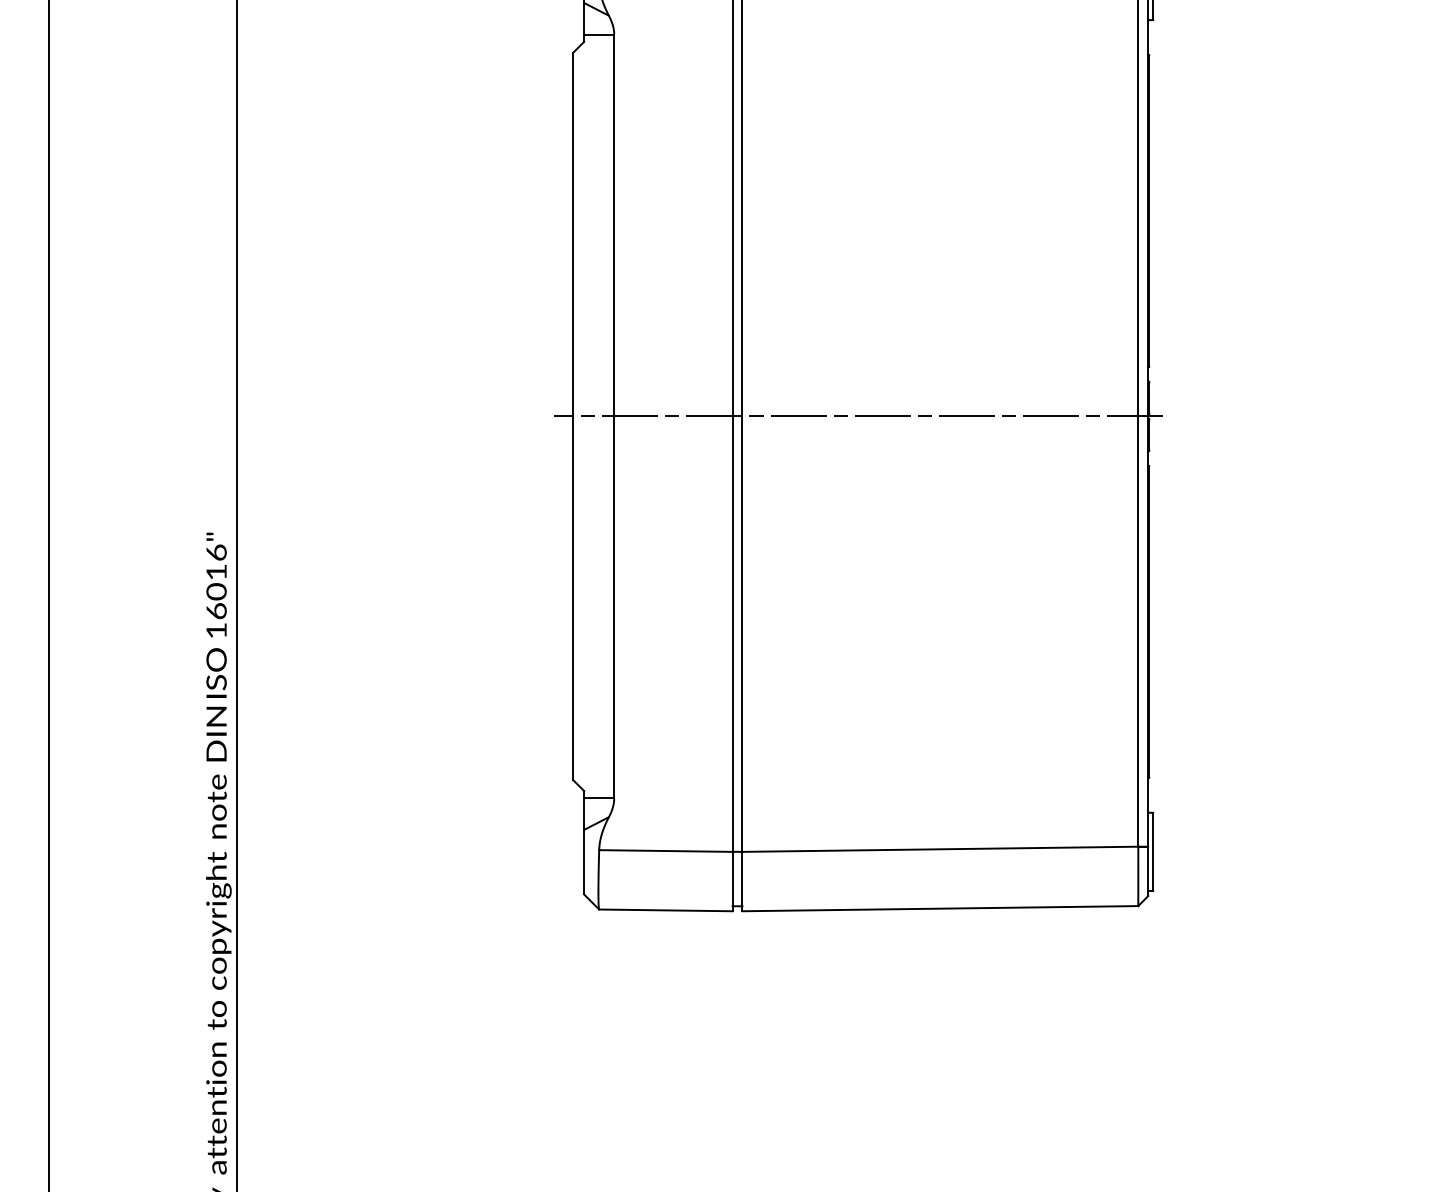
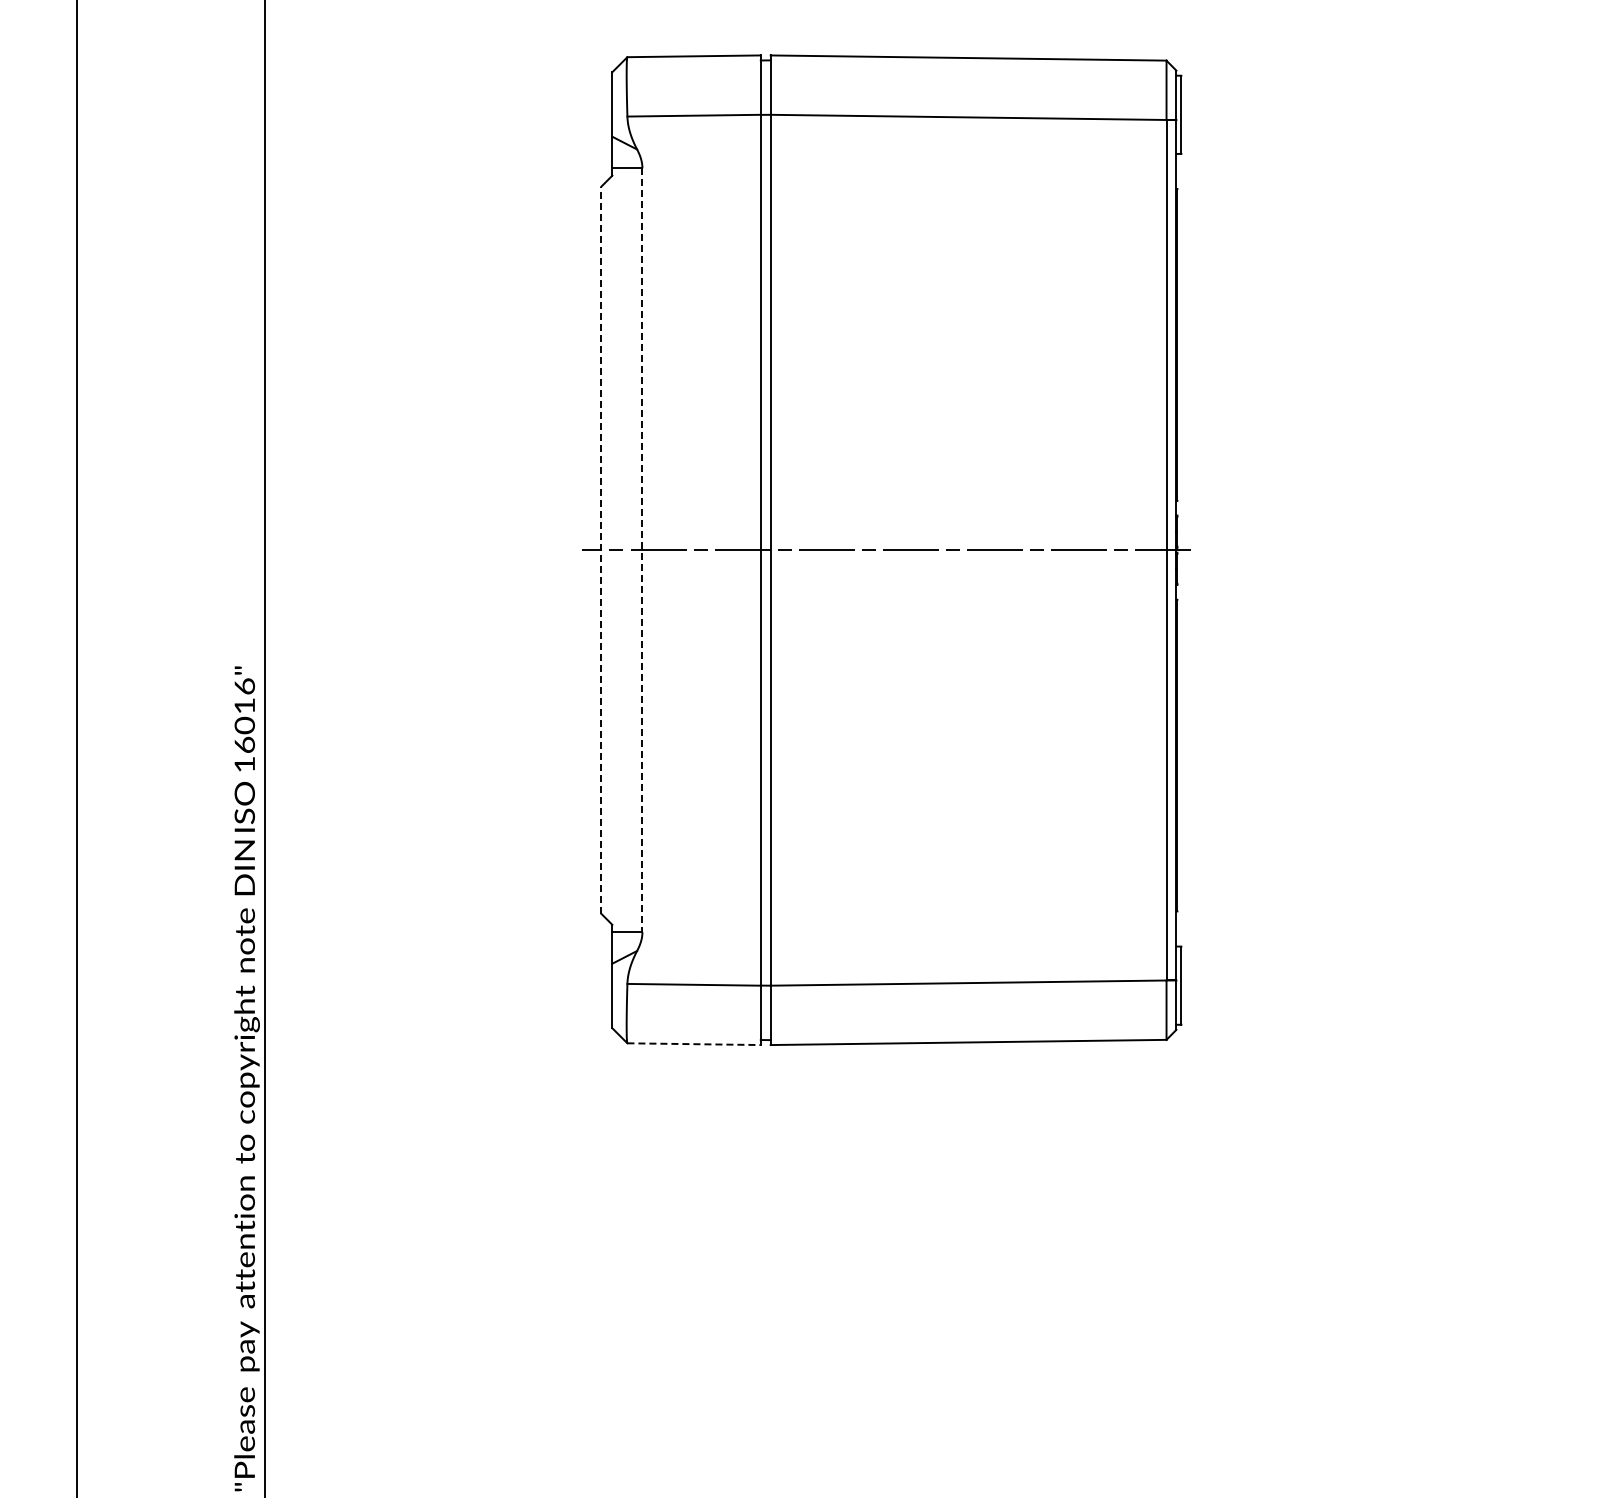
line: (573, 416) -> (601, 550), solid -> dashed
line: (614, 416) -> (642, 550), solid -> dashed
line: (666, 910) -> (694, 1044), solid -> dashed

